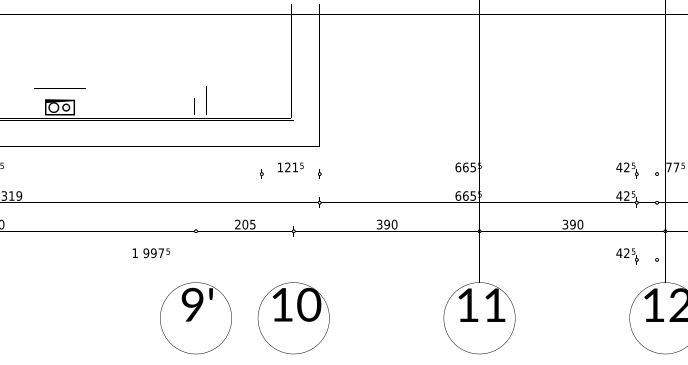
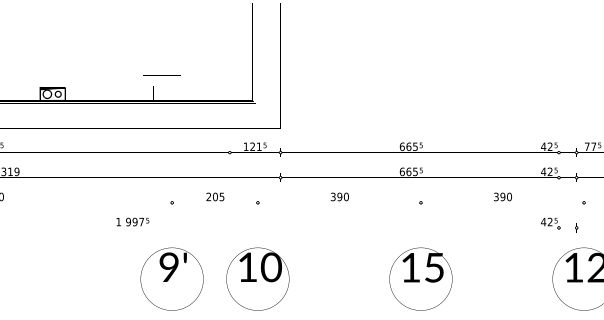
line: (59, 88) -> (52, 77), removed
text: (494, 305) -> (434, 267), 11 -> 15

